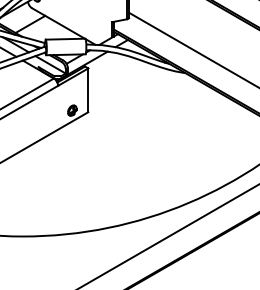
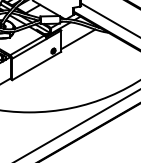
line: (123, 86) -> (78, 39), added

